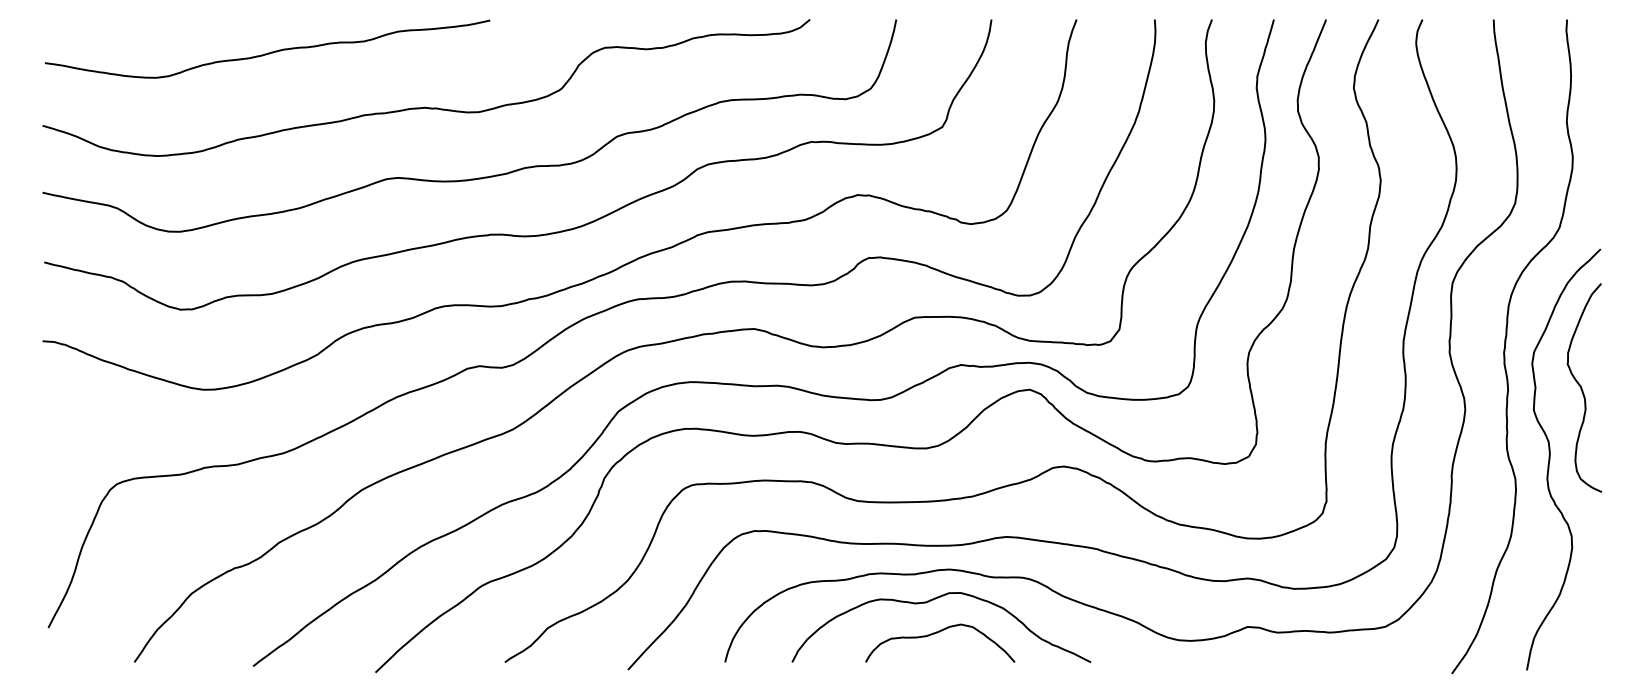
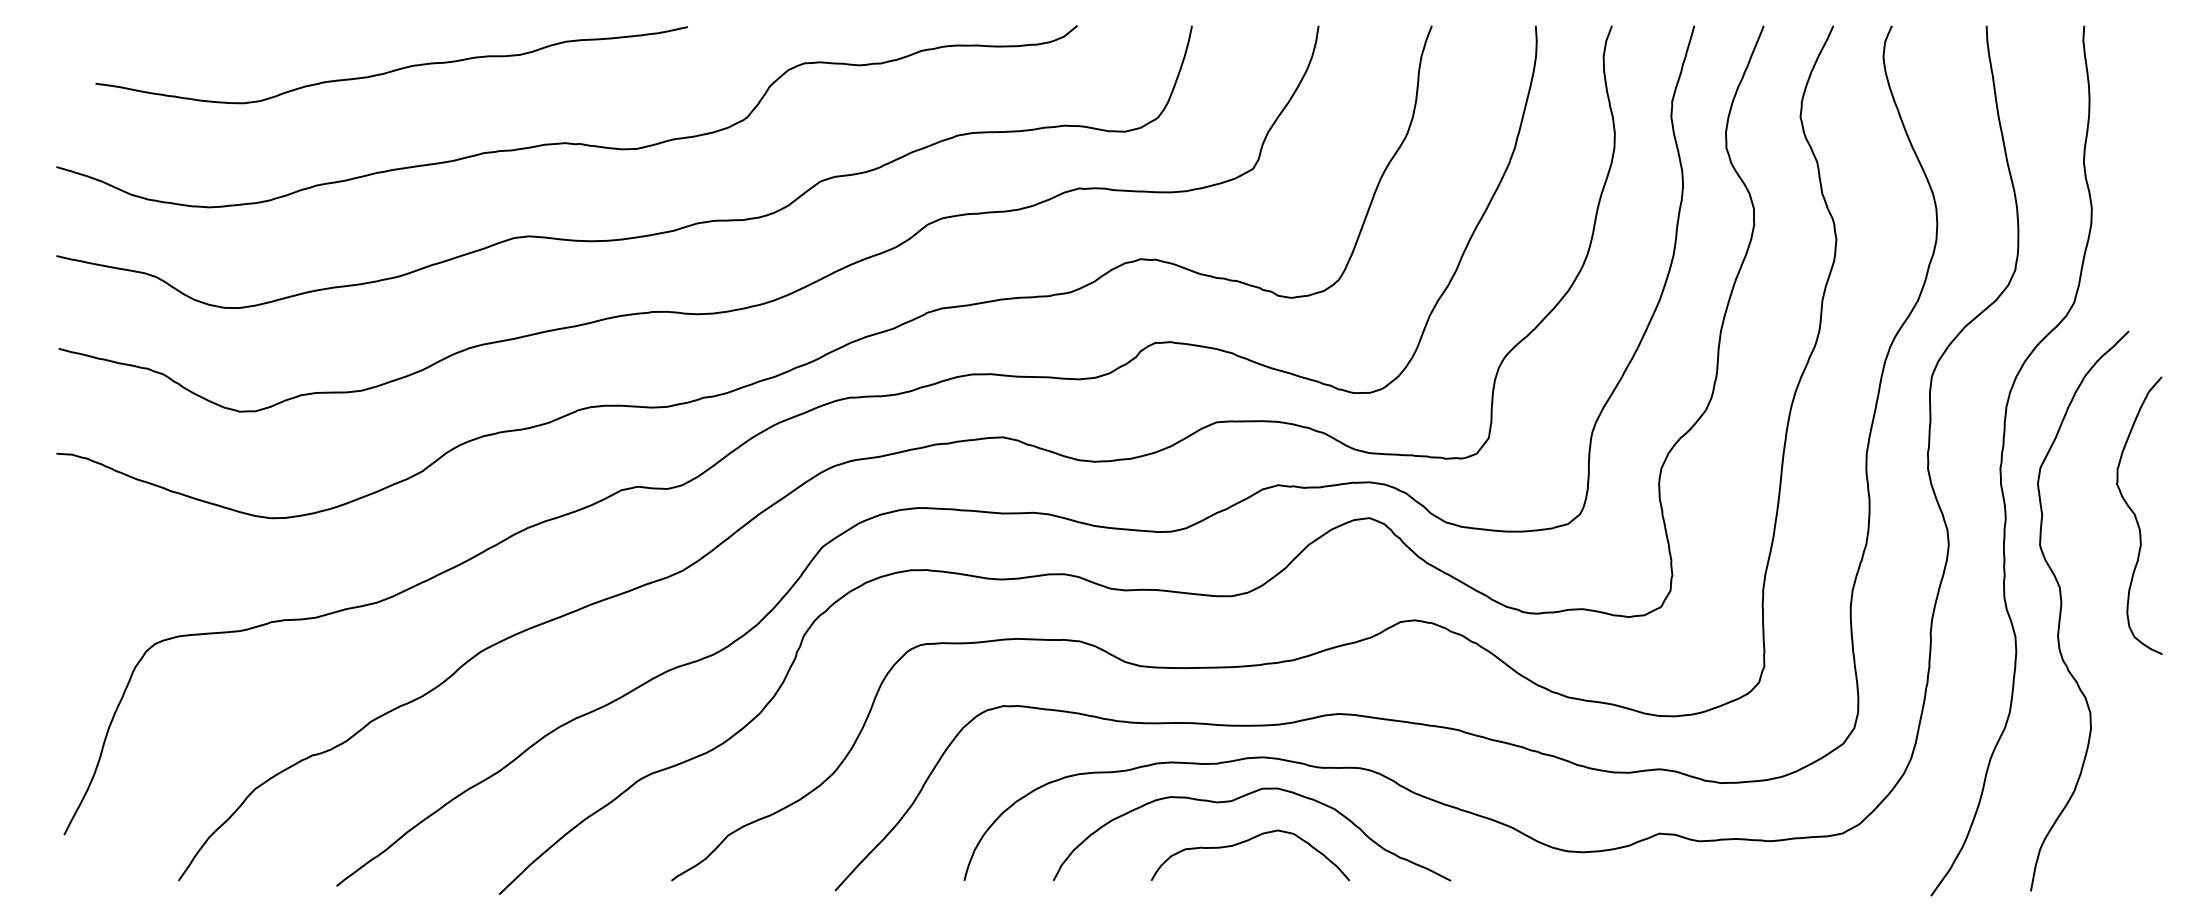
curve: (269, 52) -> (394, 69), moved
curve: (1582, 388) -> (2136, 516), moved

